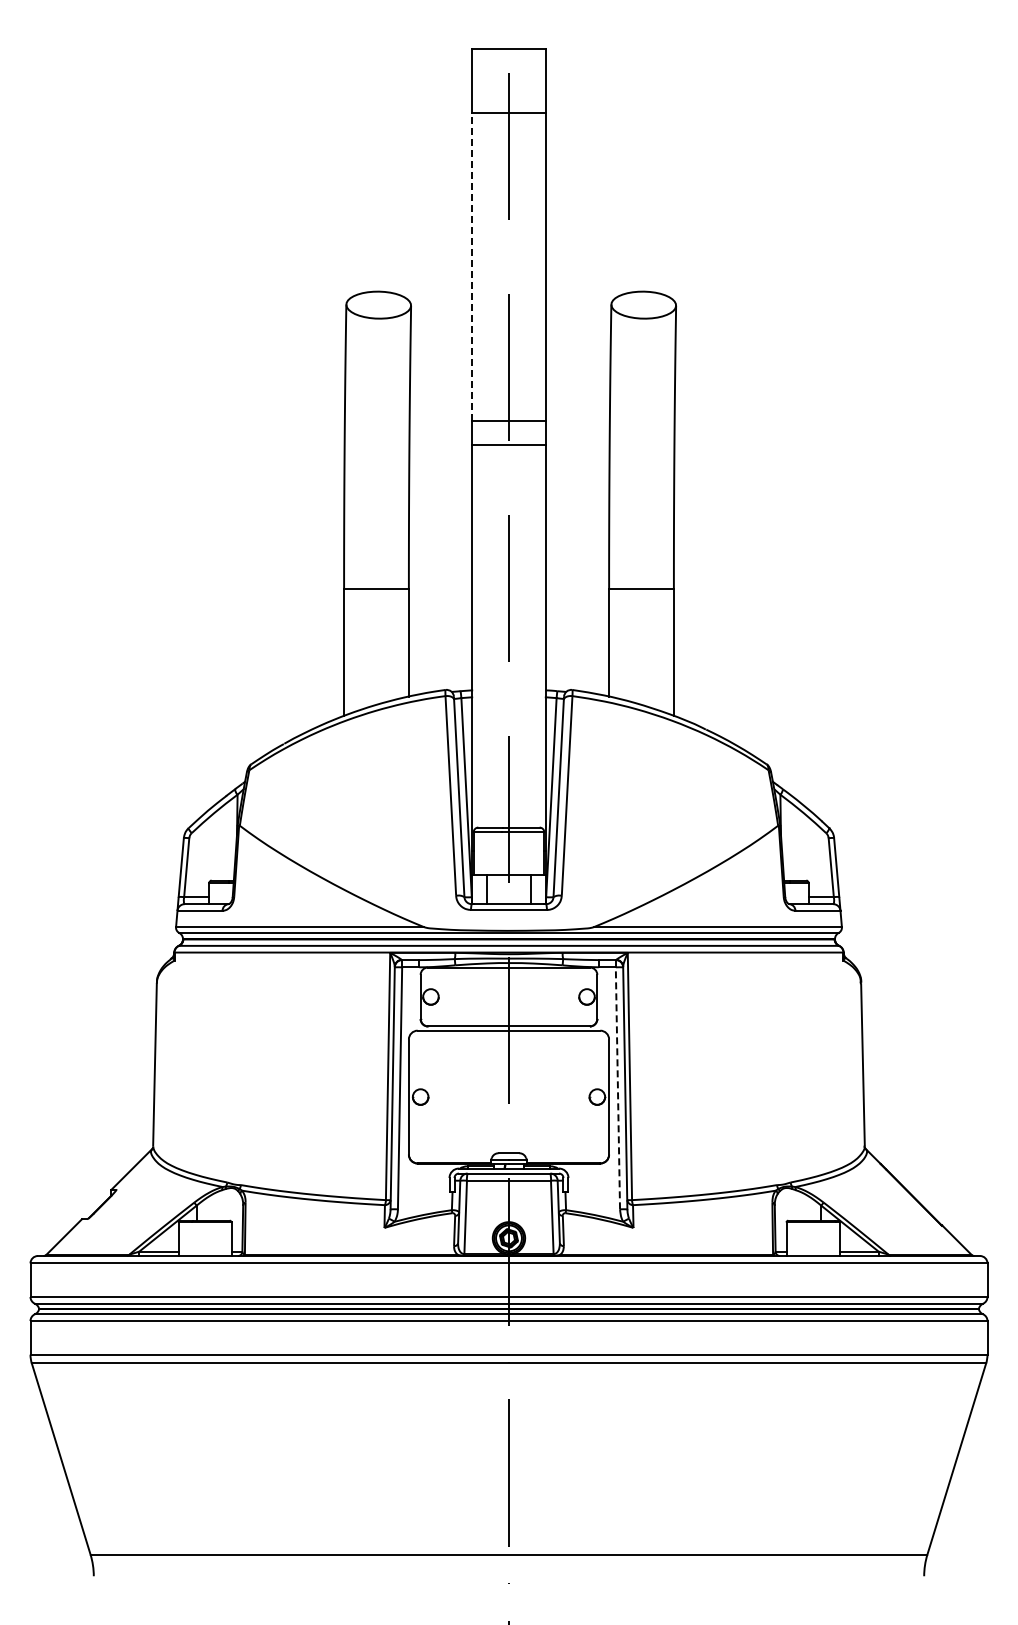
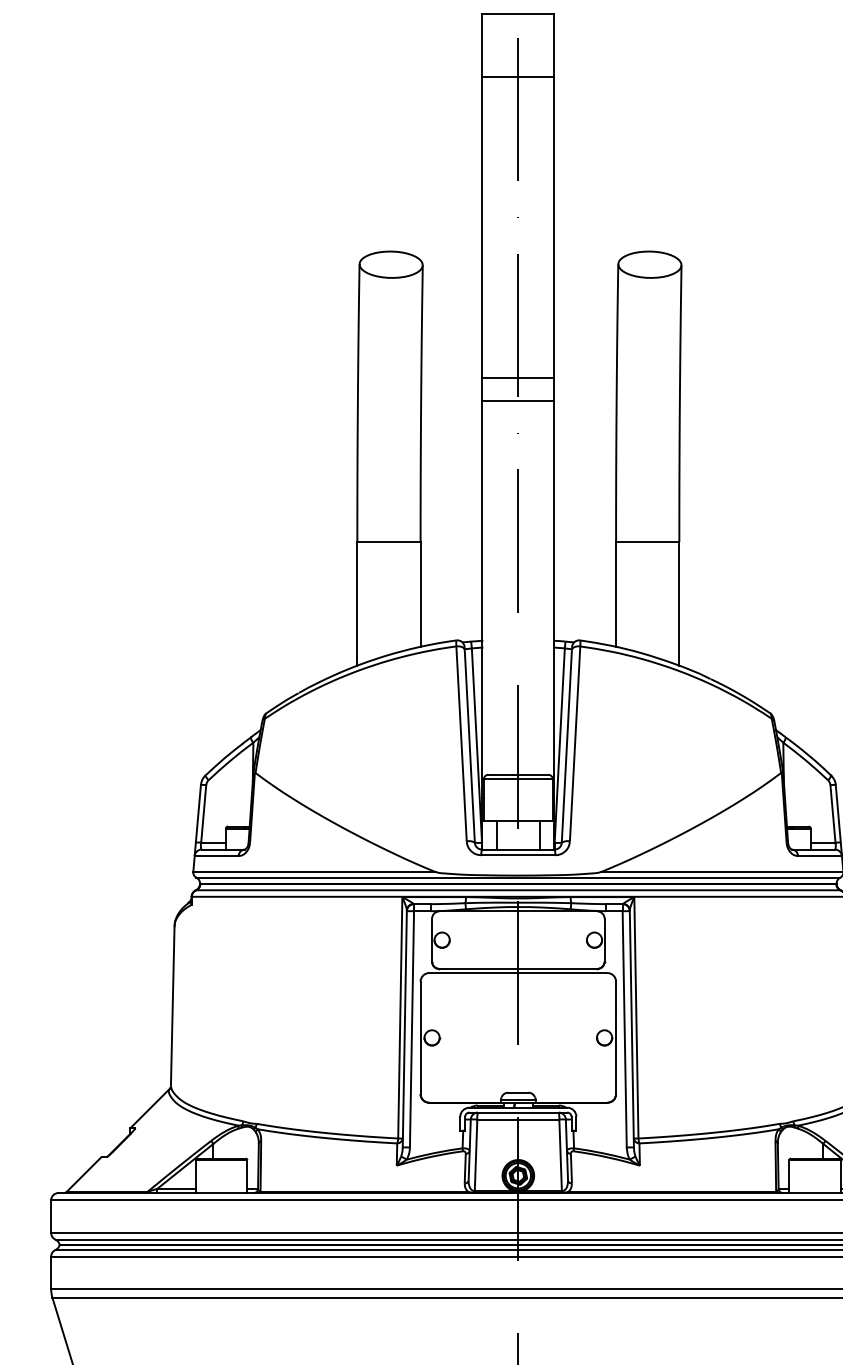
line: (472, 266) -> (482, 227), dashed -> solid
line: (617, 1087) -> (624, 1028), dashed -> solid

